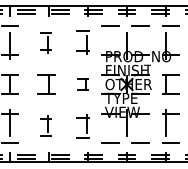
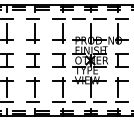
part: (46, 42) -> (33, 30), size x1.67
part: (82, 42) -> (58, 30), size x1.43
part: (82, 84) -> (58, 60), size x1.67
part: (46, 126) -> (33, 90), size x1.67
part: (82, 126) -> (58, 90), size x1.43

